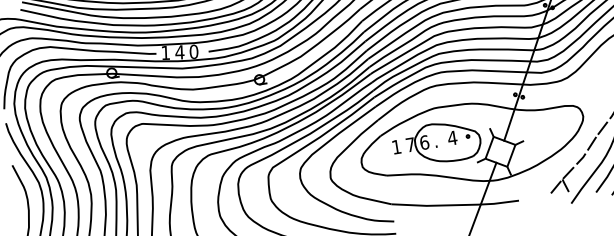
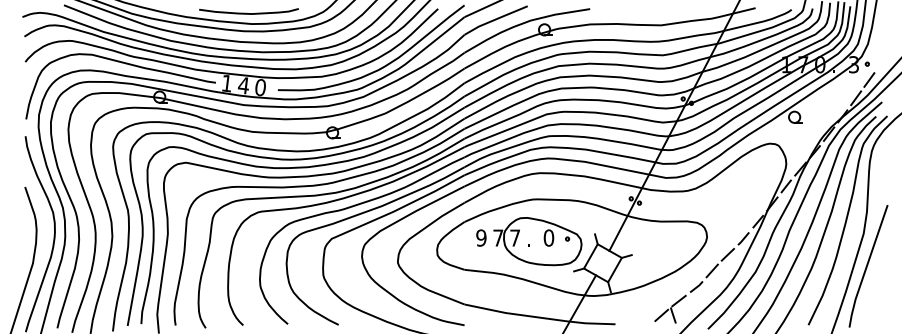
text: (452, 137) -> (548, 237), 4 -> 0
text: (424, 142) -> (515, 237), 6 -> 7
text: (396, 146) -> (481, 237), 1 -> 9

